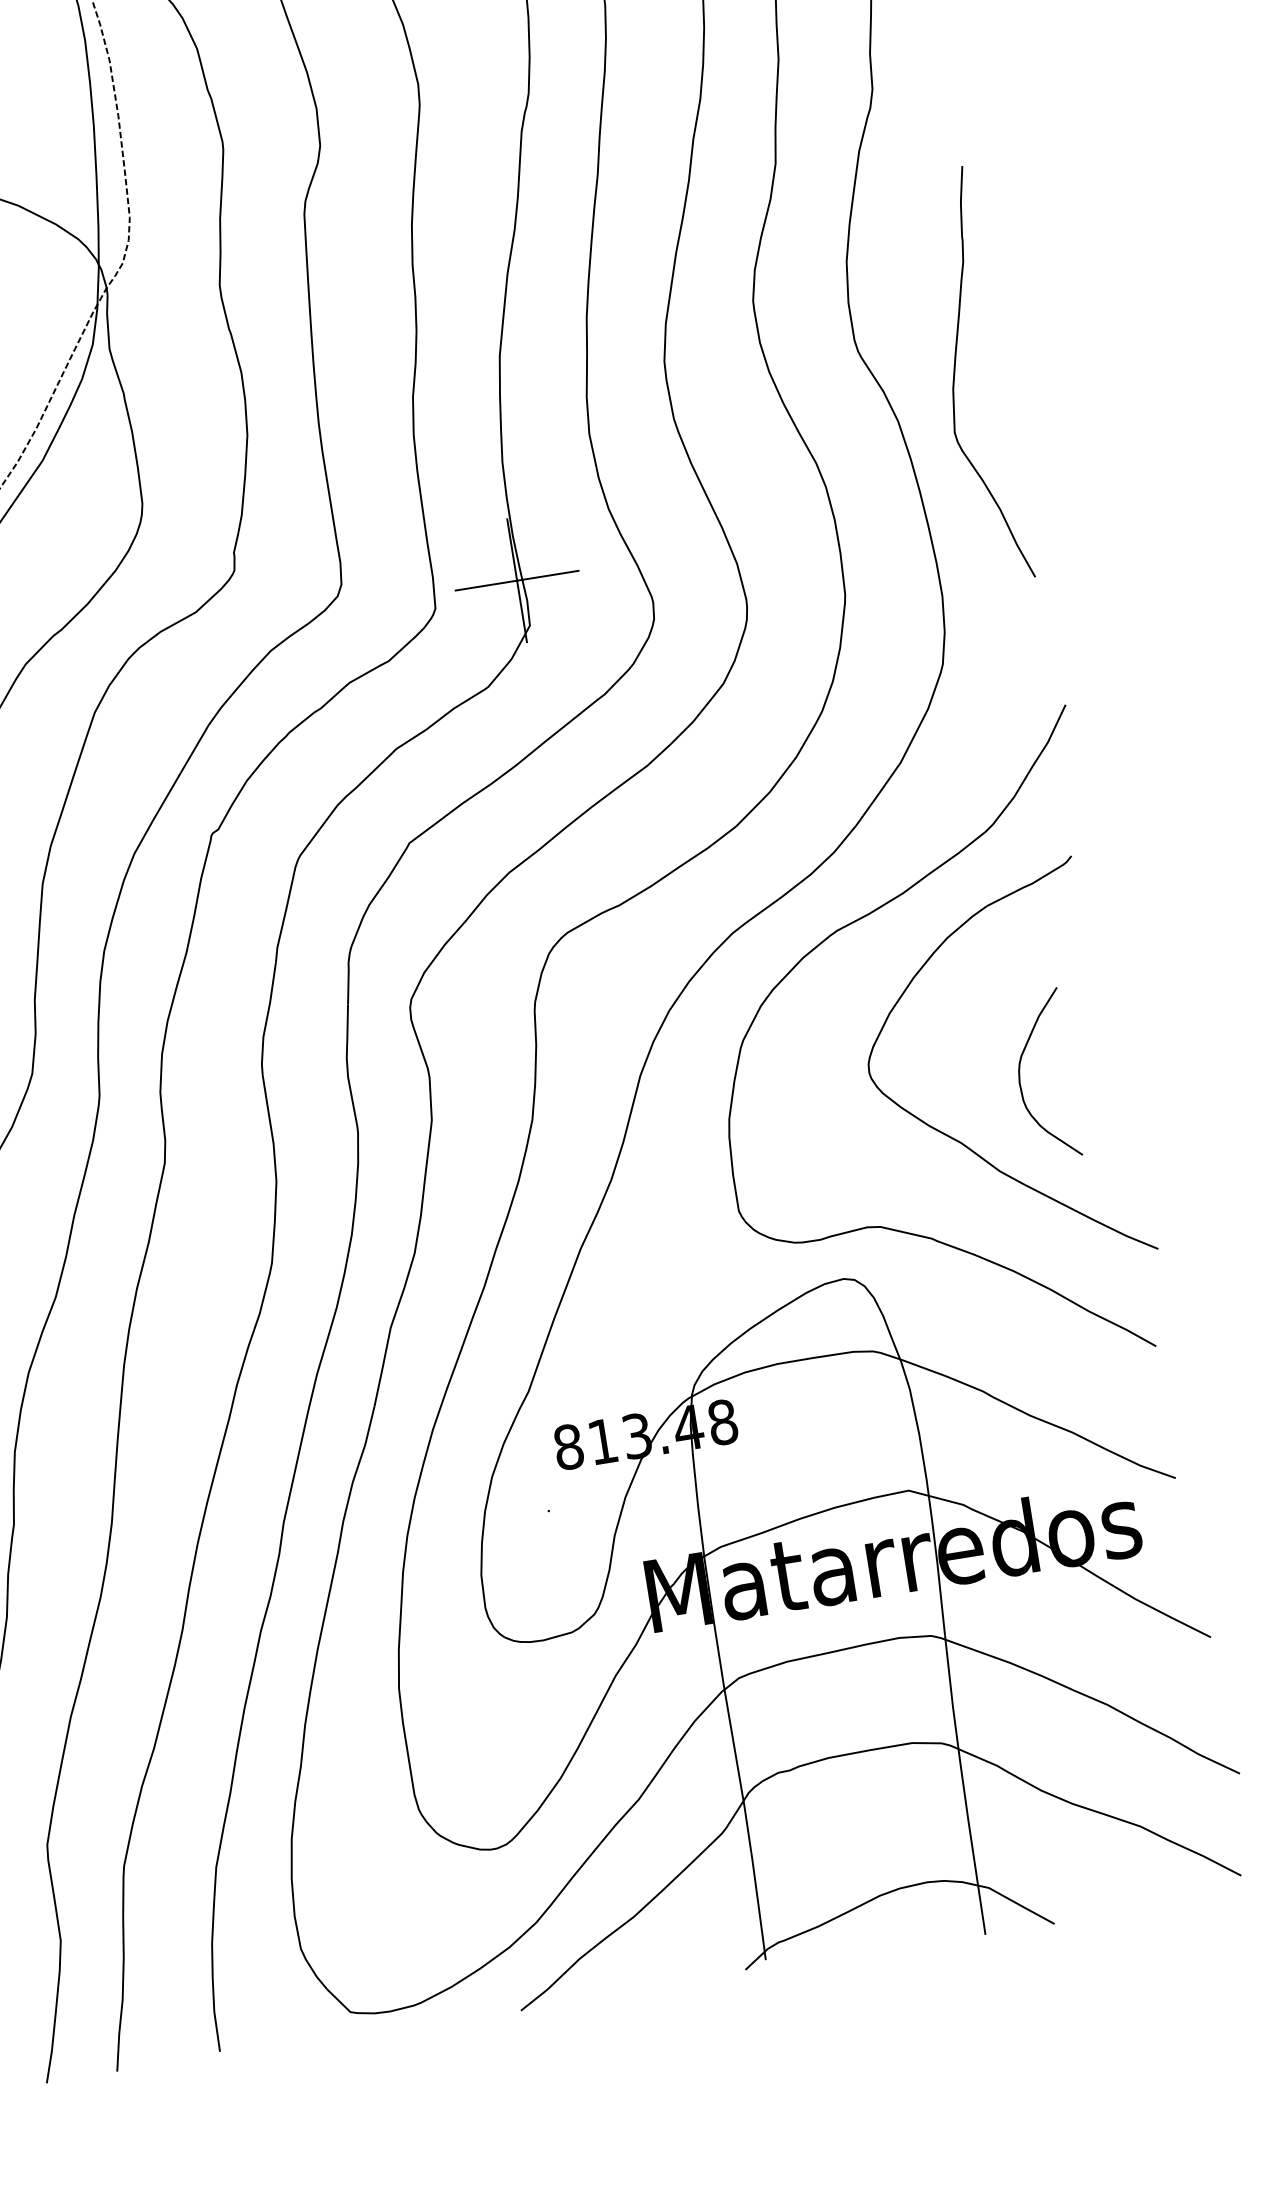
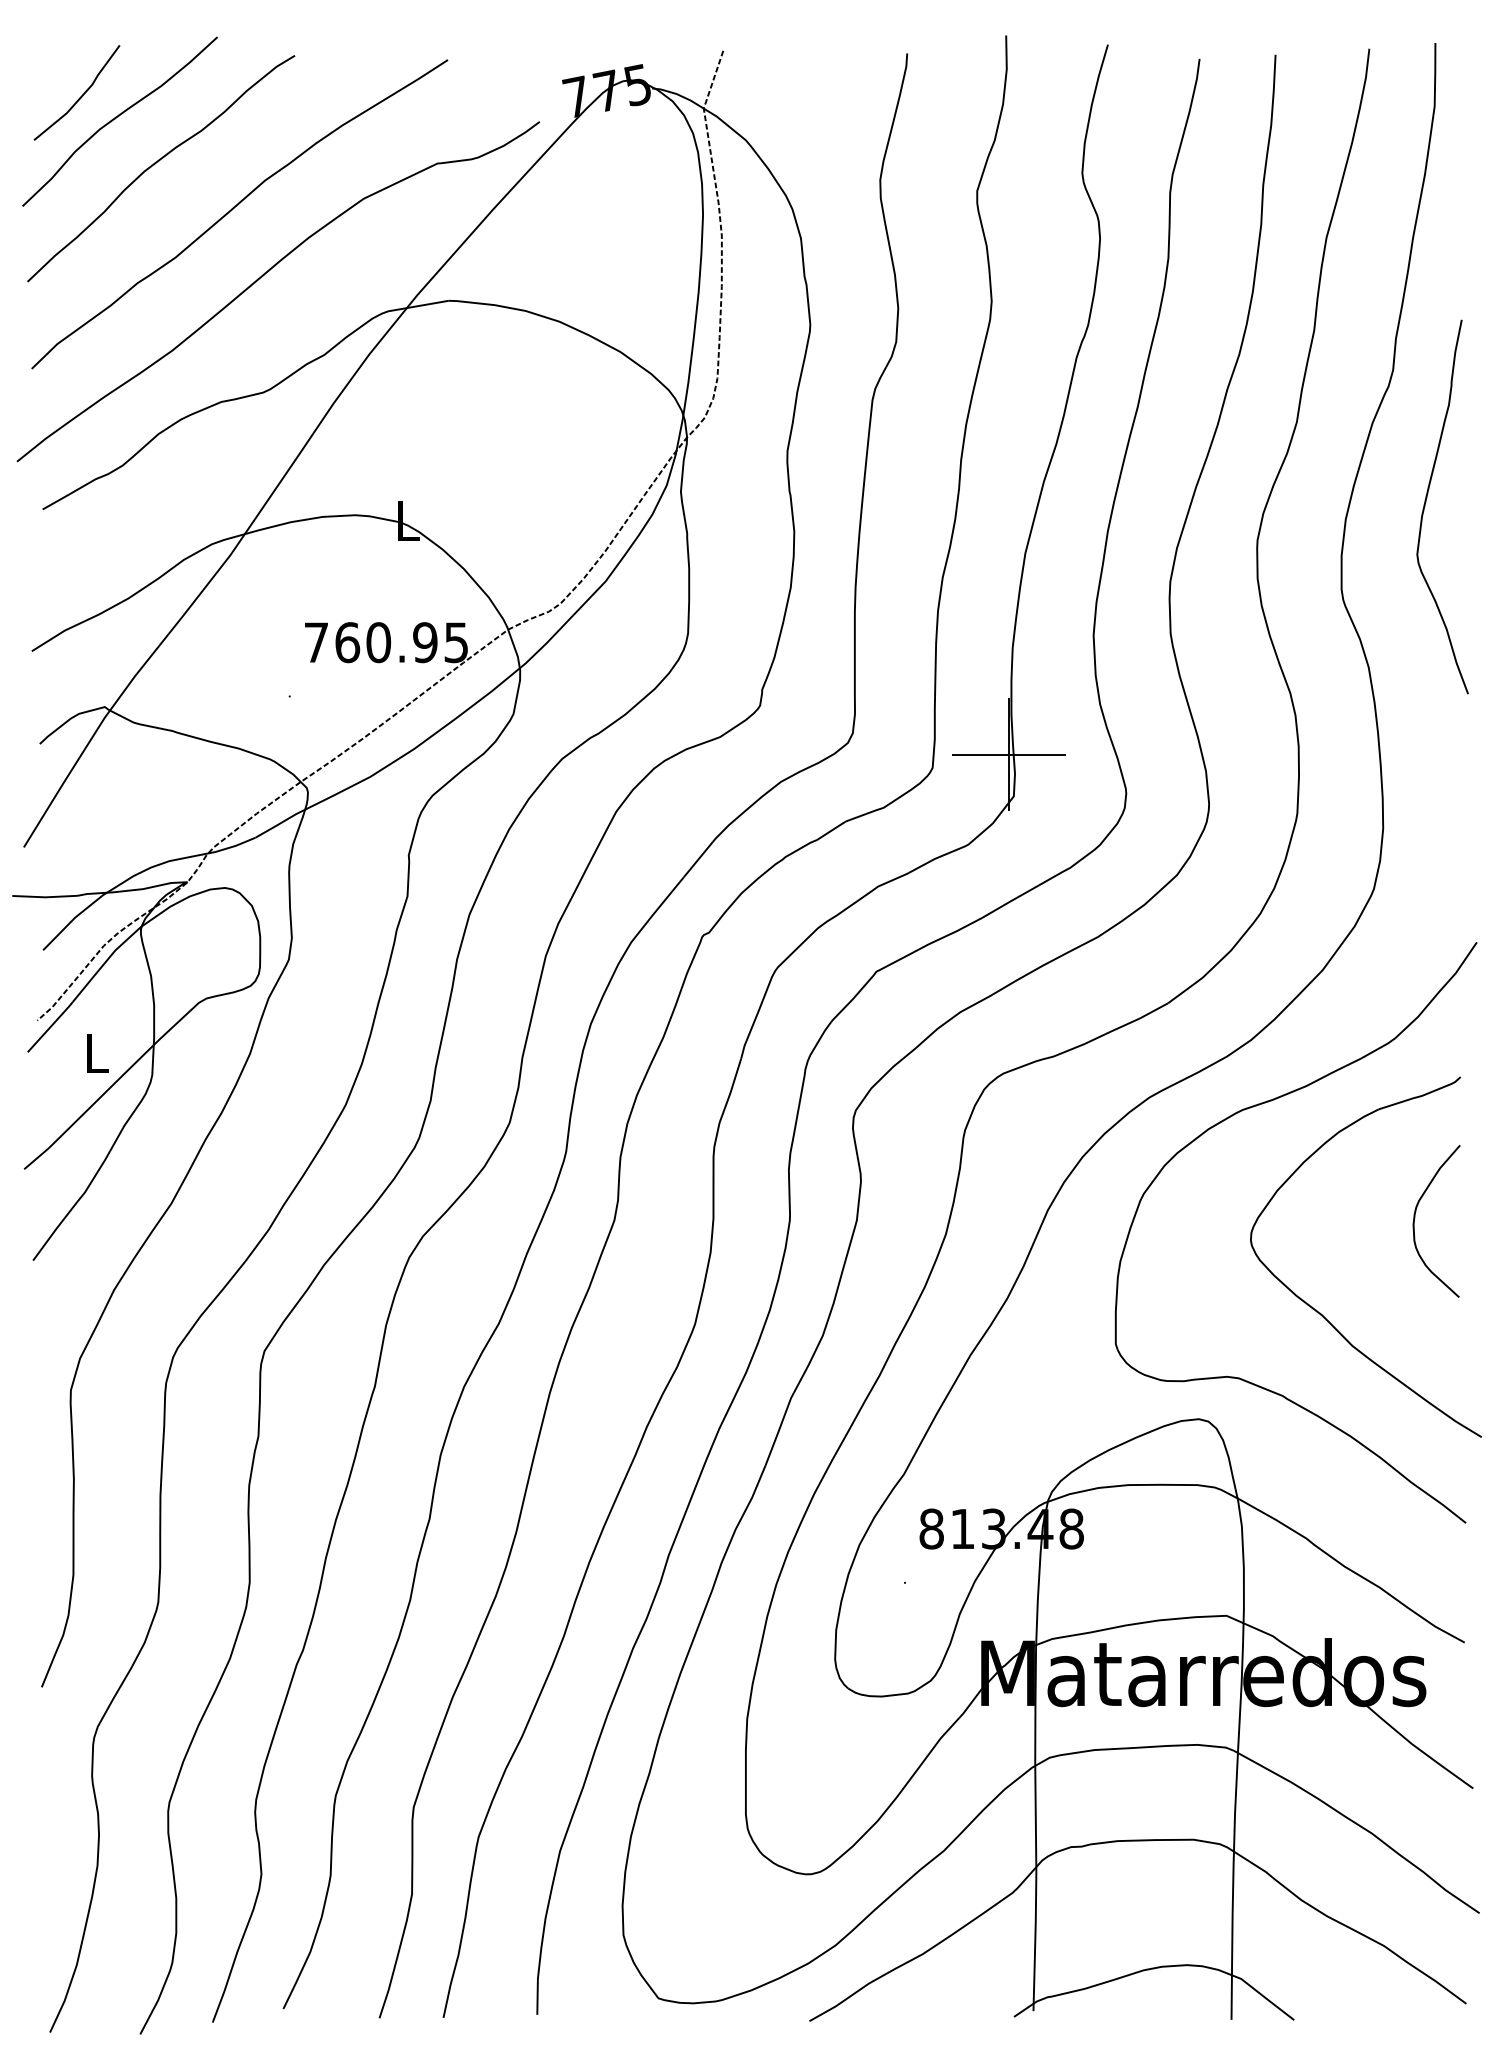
curve: (955, 373) -> (1426, 502), moved
curve: (1020, 1075) -> (1415, 1218), moved

